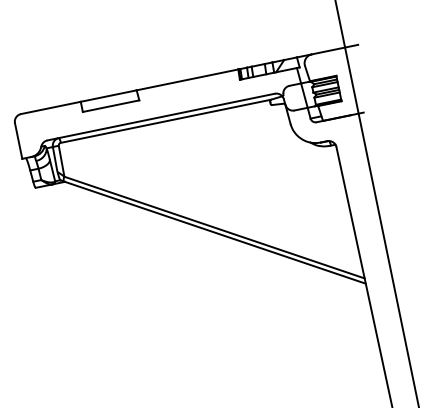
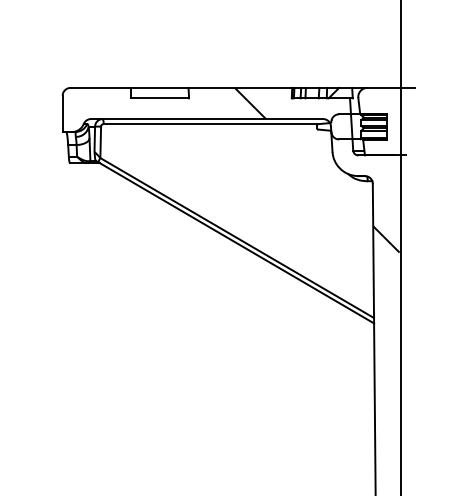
hatch: (278, 144) -> (316, 169), added

